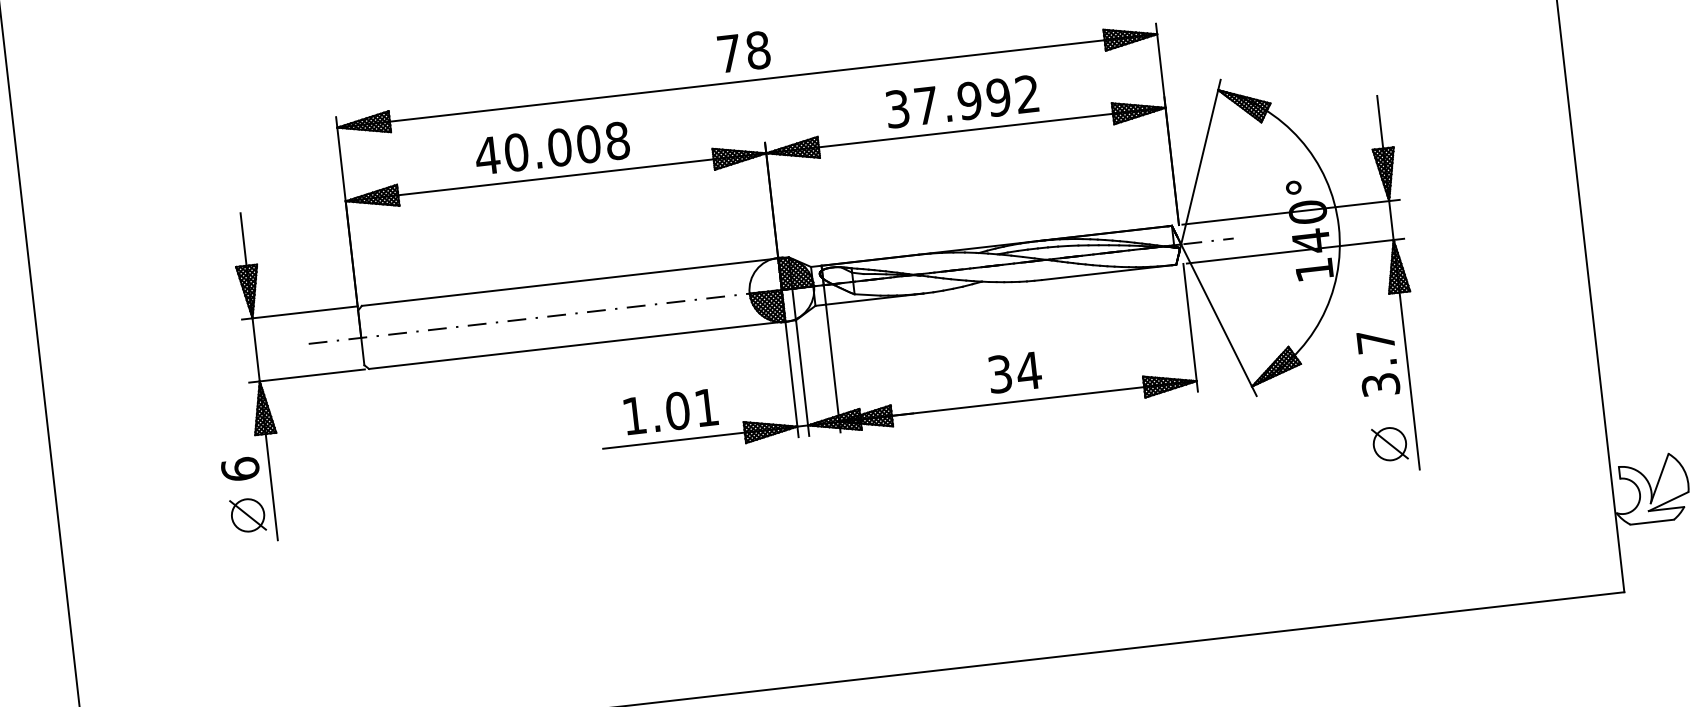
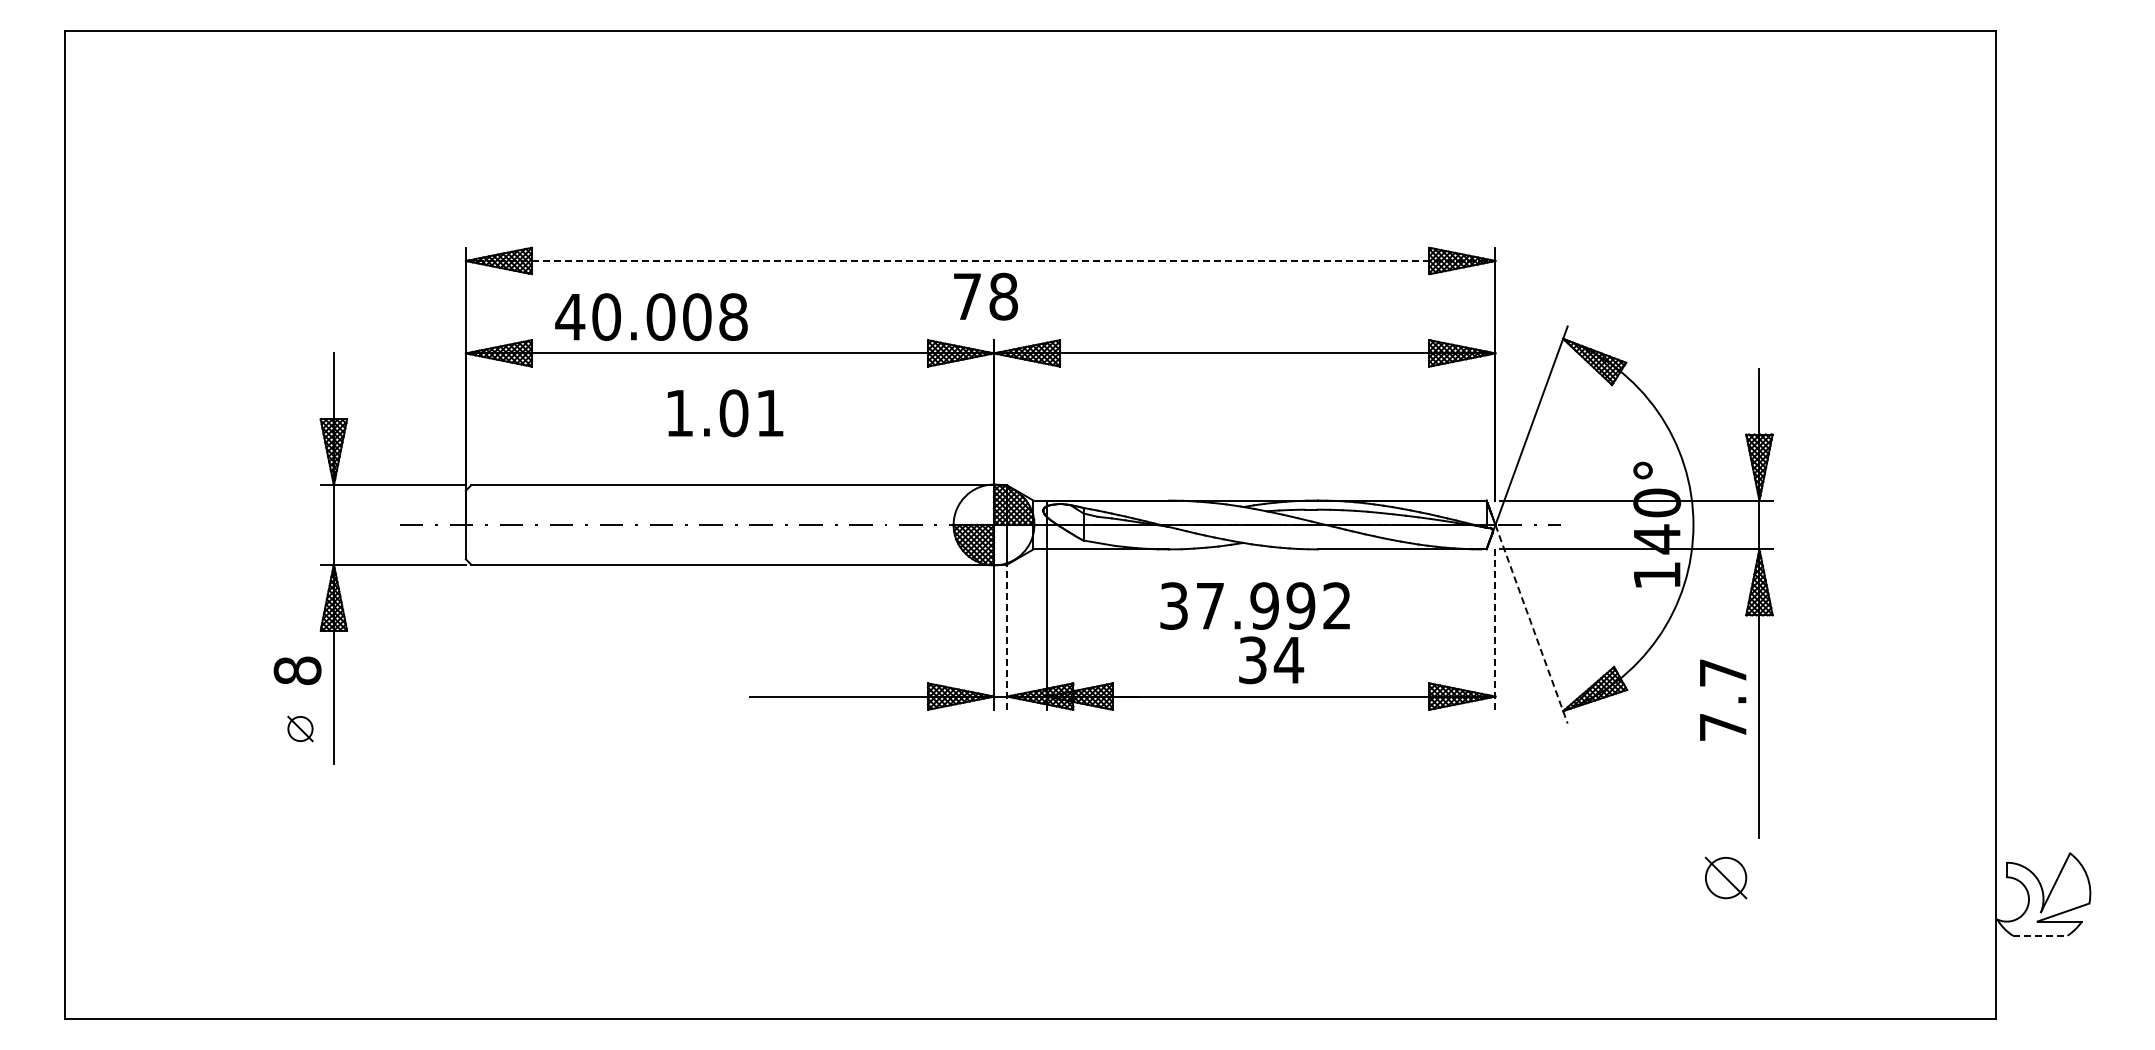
text: (743, 51) -> (985, 296), moved
line: (747, 81) -> (980, 261), solid -> dashed
text: (961, 101) -> (1254, 605), moved
text: (552, 147) -> (651, 316), moved
line: (1218, 320) -> (1531, 624), solid -> dashed
line: (1190, 327) -> (1495, 629), solid -> dashed
line: (802, 378) -> (1007, 637), solid -> dashed
text: (1381, 385) -> (1723, 727), 3.7 -> 7.7
text: (671, 411) -> (725, 413), moved
part: (1389, 443) -> (1725, 877), moved
text: (240, 469) -> (297, 670), 6 -> 8
part: (248, 514) -> (300, 728), size x0.6
line: (1652, 521) -> (2040, 935), solid -> dashed

